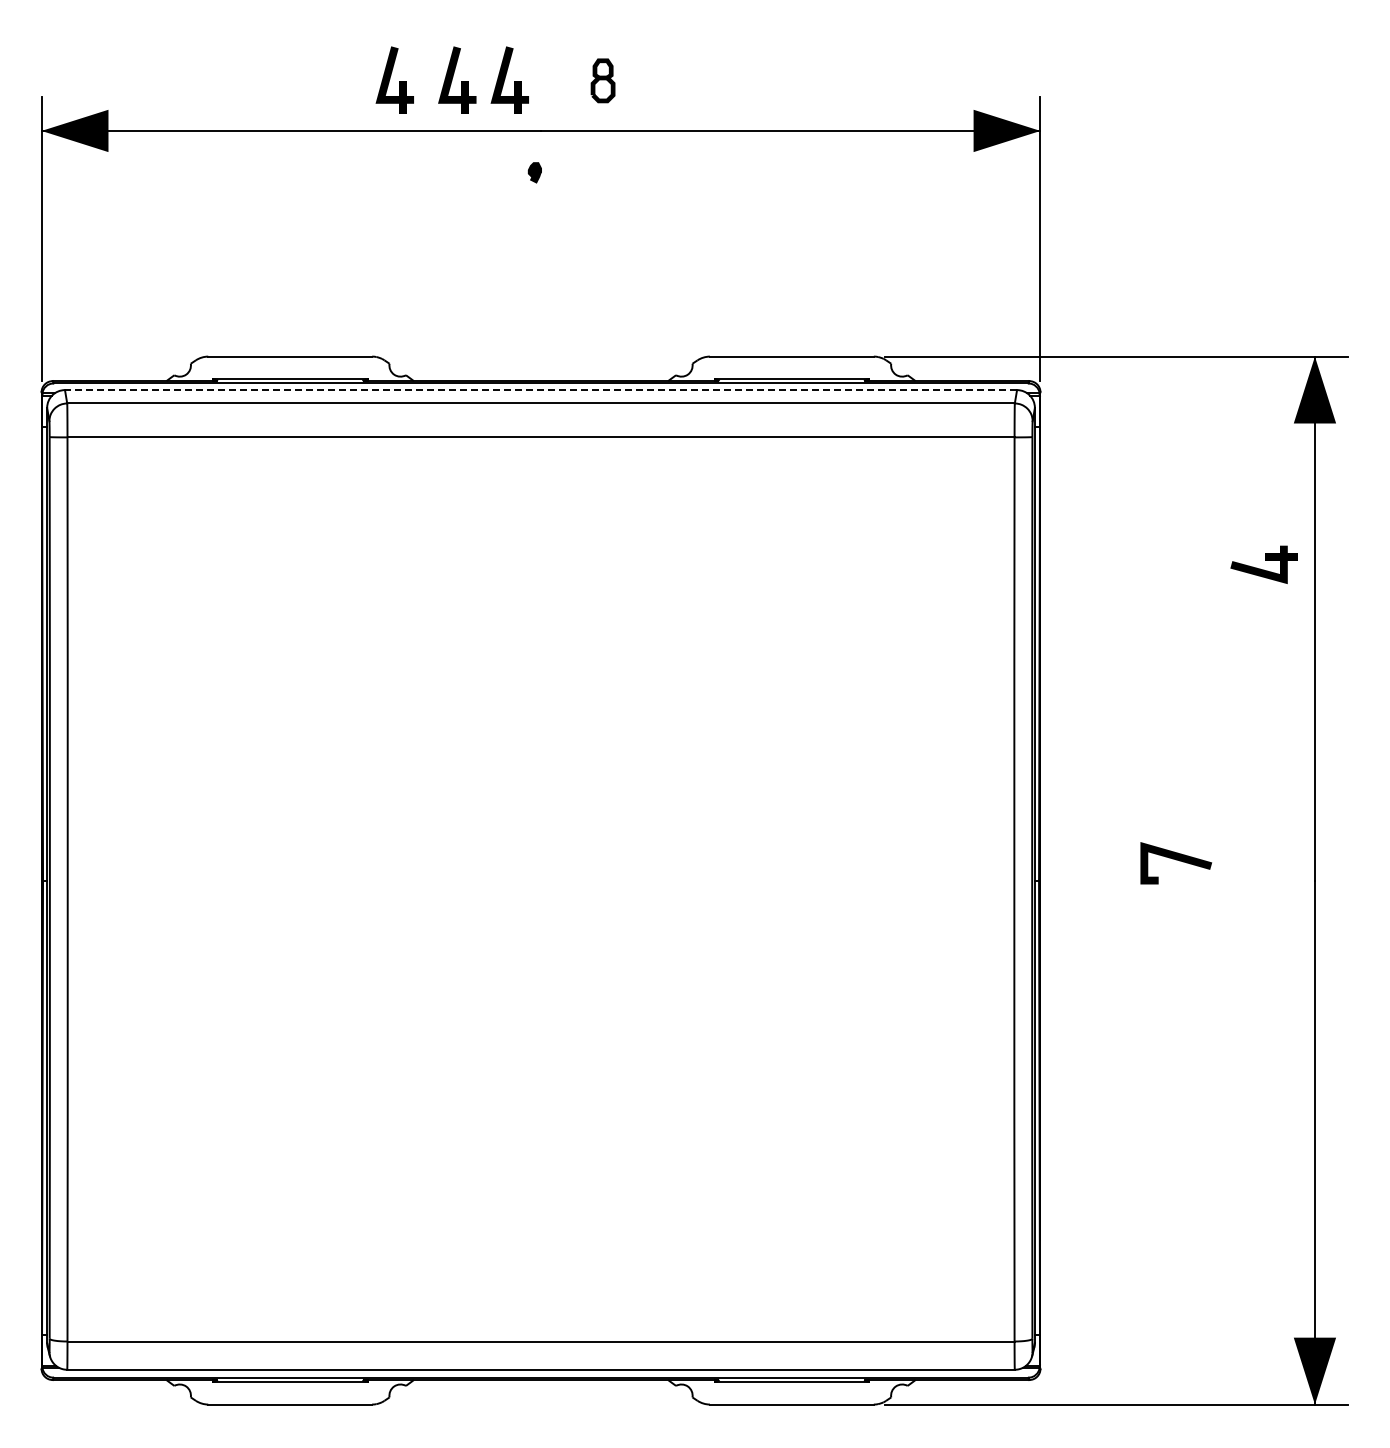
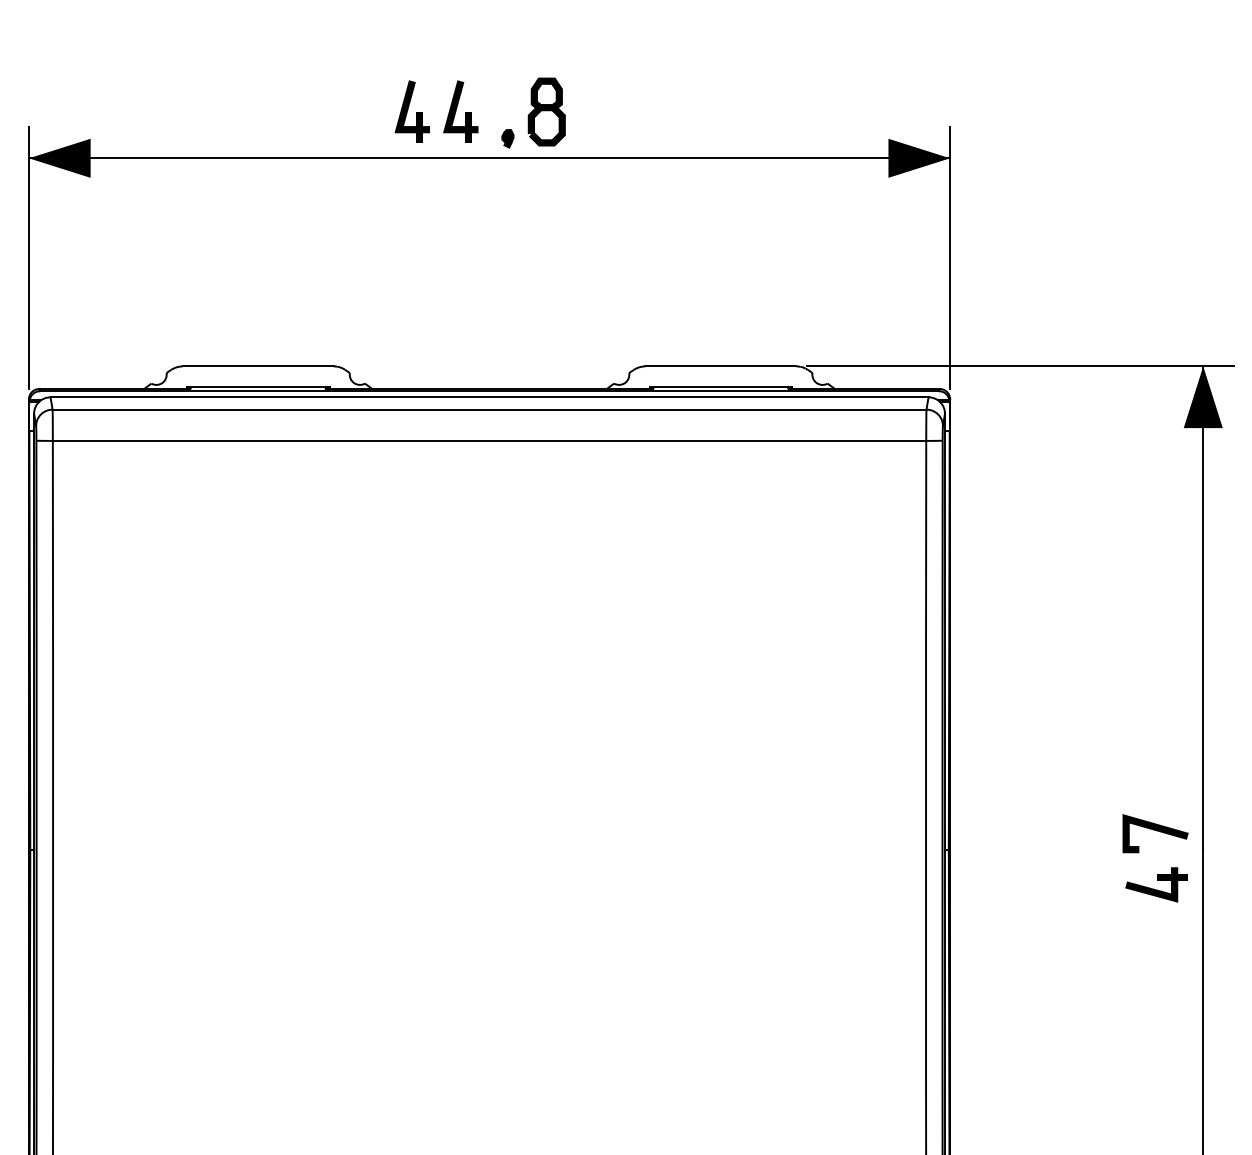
part: (394, 79) -> (354, 110), removed
part: (602, 80) -> (546, 111), size x1.67
part: (534, 172) -> (507, 138), moved
line: (540, 390) -> (489, 397), dashed -> solid
part: (1263, 564) -> (1155, 884), moved
line: (1176, 860) -> (1155, 831), moved

